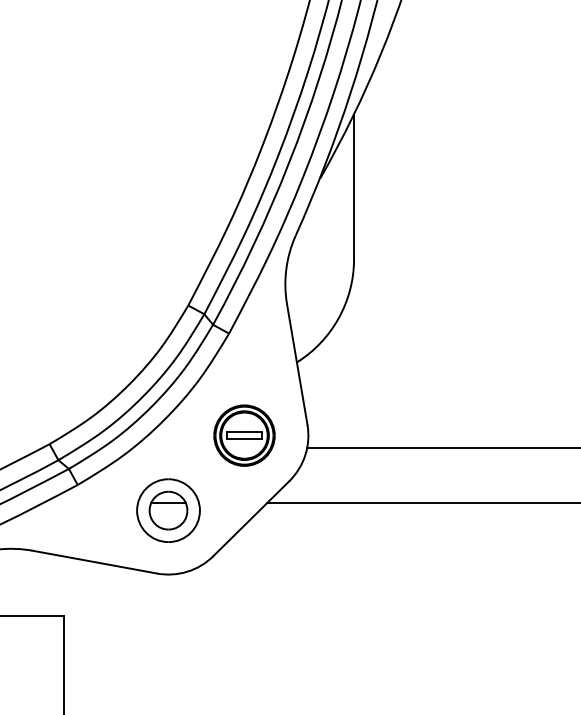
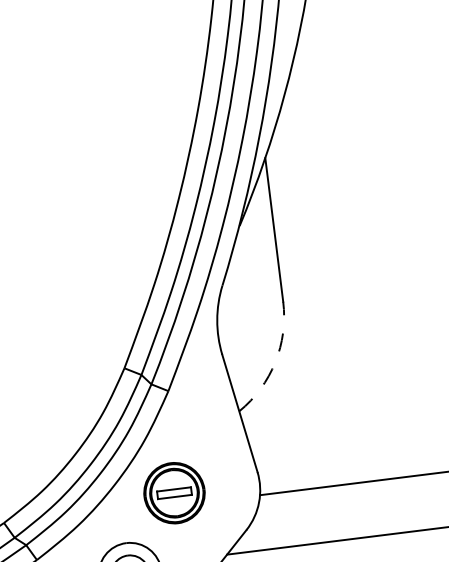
arc: (338, 318) -> (275, 362), solid -> dashed
part: (244, 435) -> (174, 493), moved

